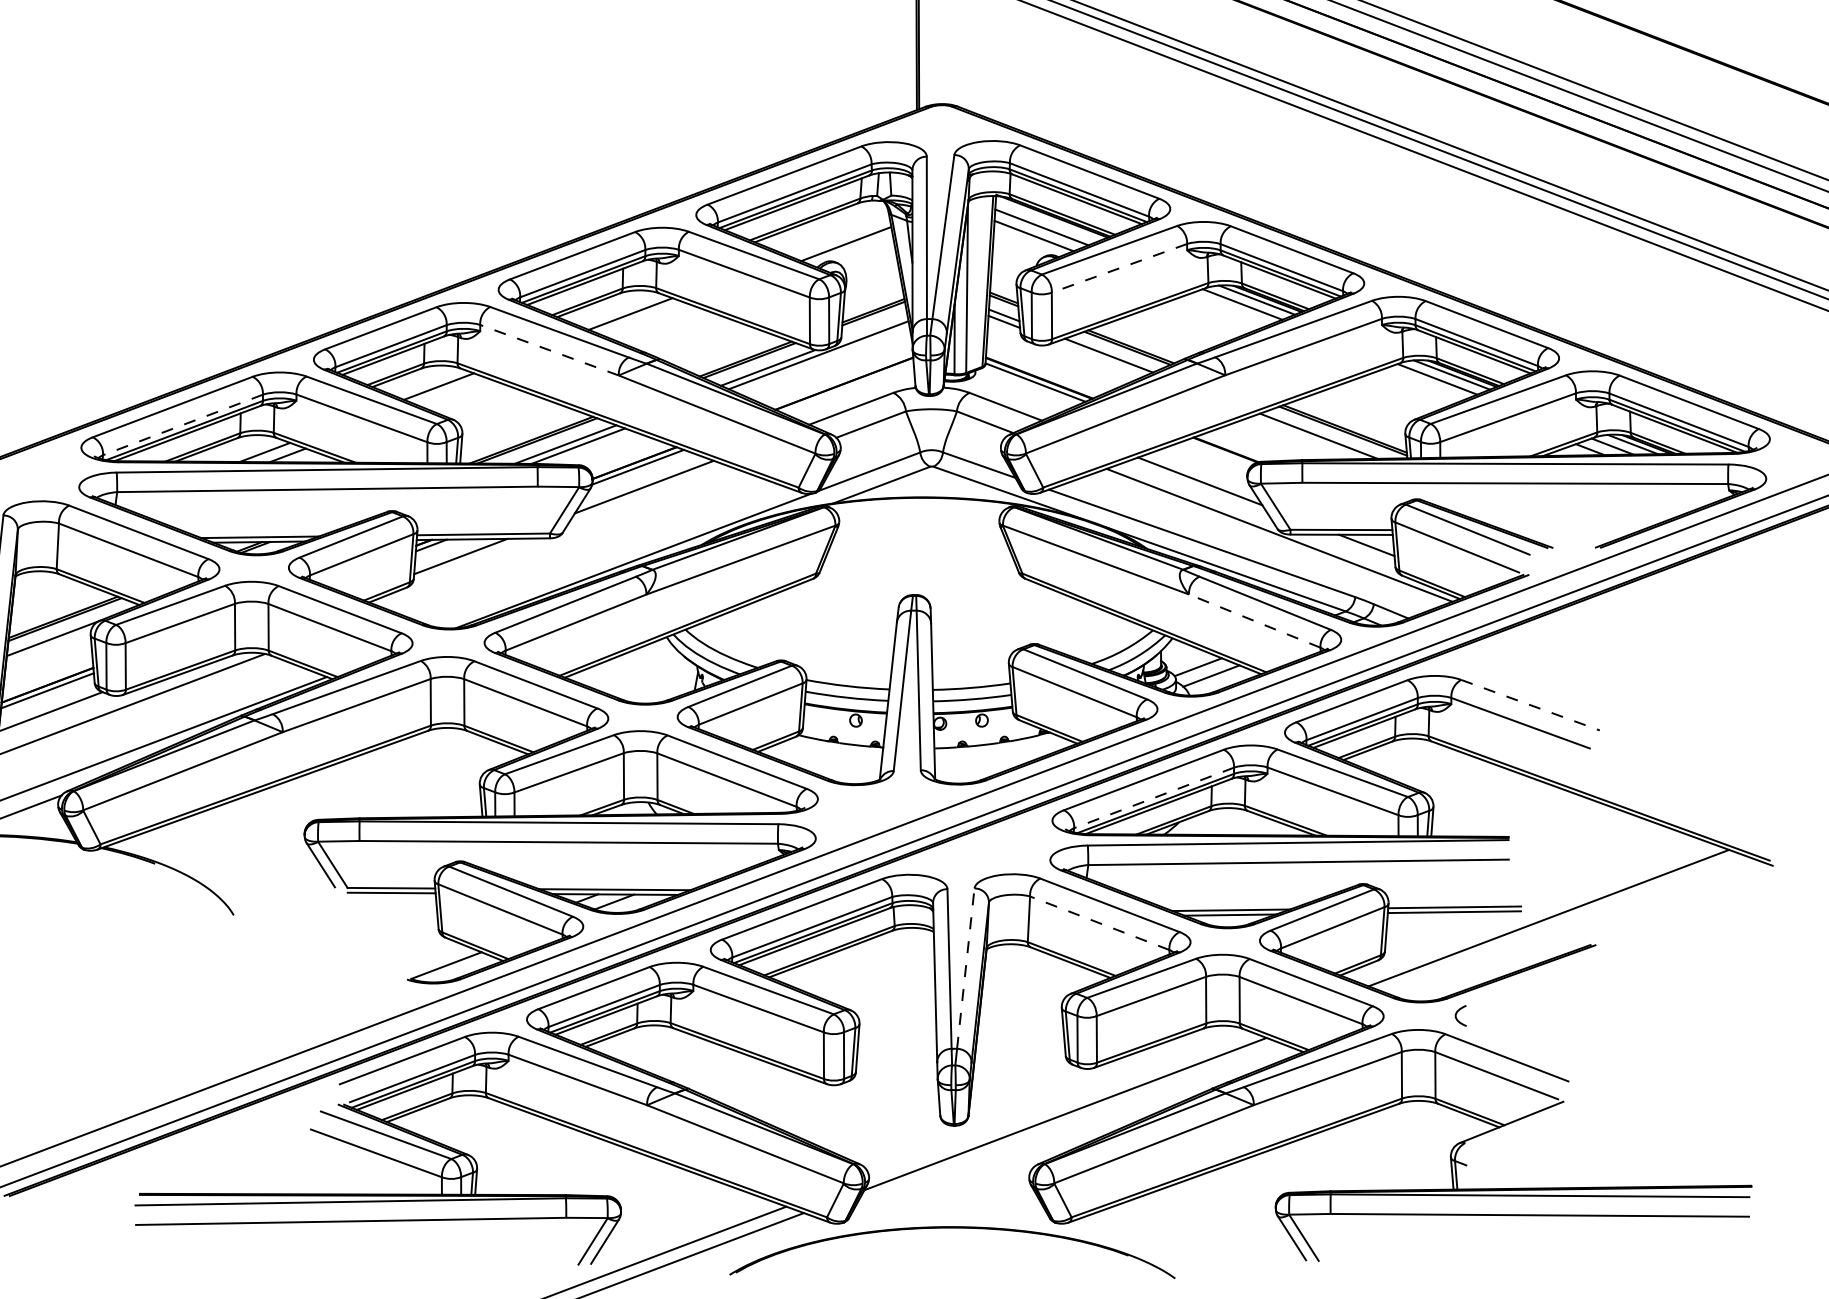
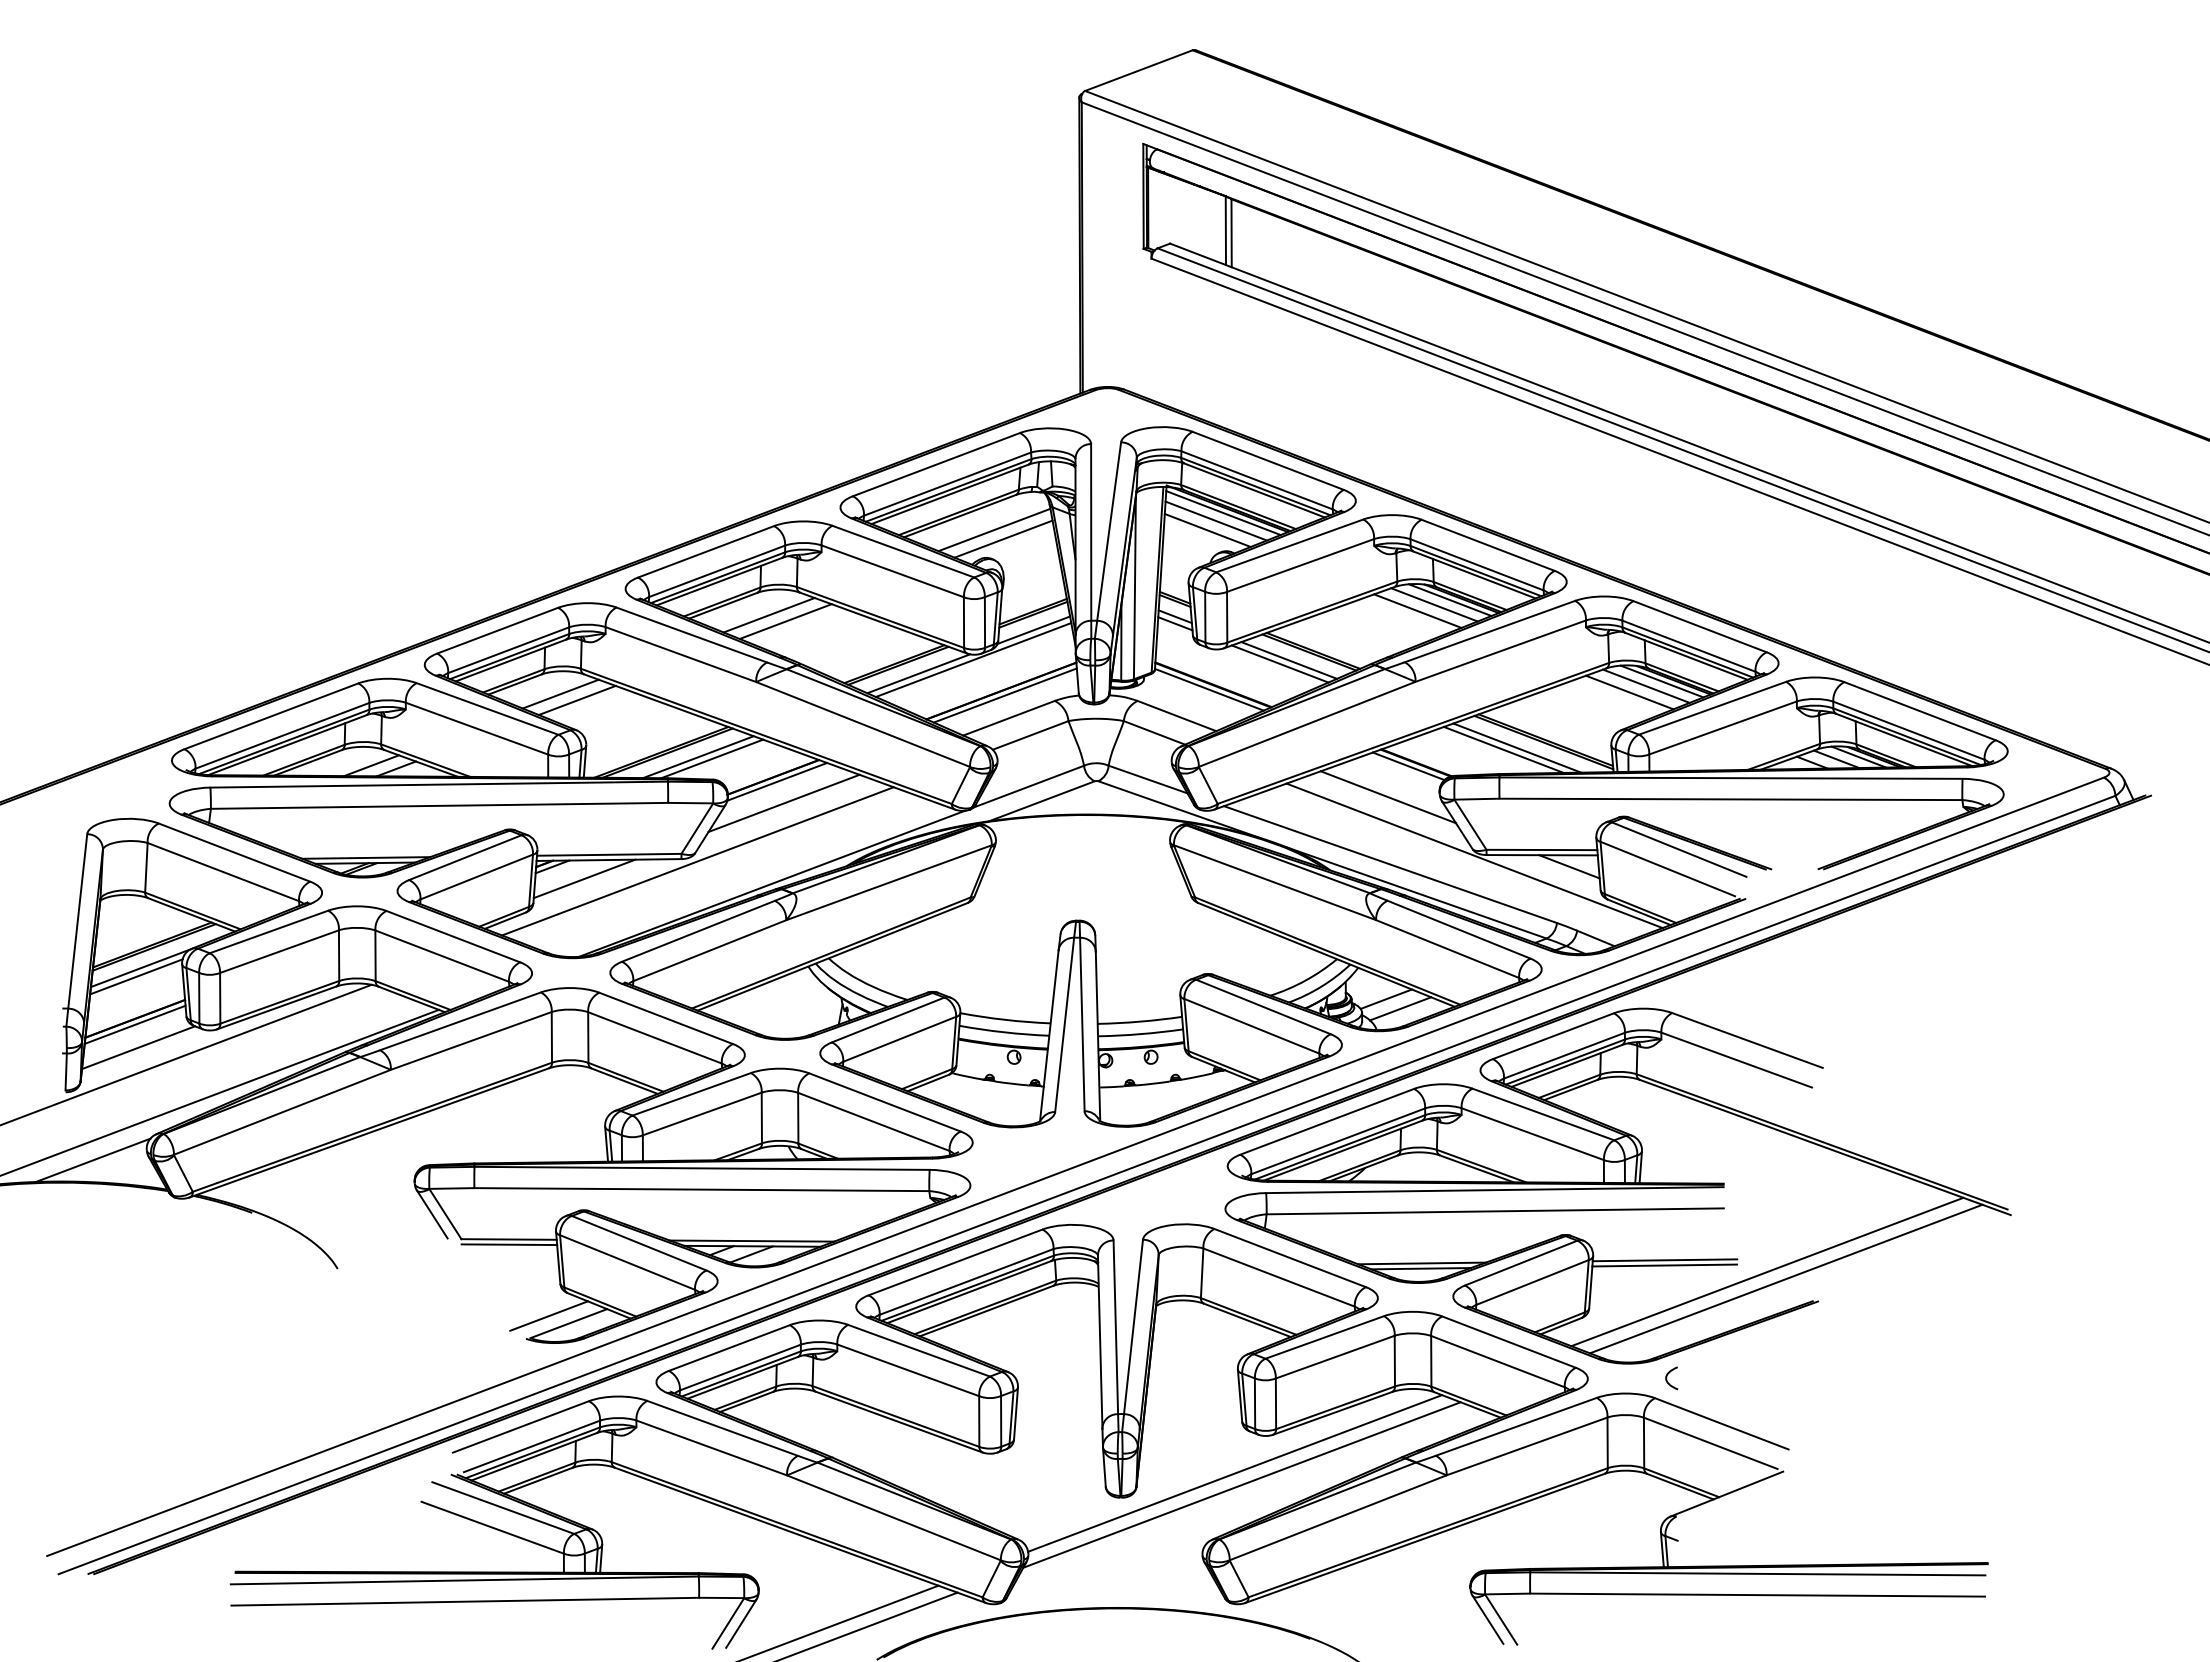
line: (1048, 220) -> (1223, 513), added
line: (837, 235) -> (994, 529), added
line: (1119, 268) -> (1300, 565), dashed -> solid
line: (1227, 309) -> (1417, 610), added
line: (645, 319) -> (785, 621), added
line: (873, 328) -> (1033, 630), added
line: (549, 350) -> (680, 654), dashed -> solid
line: (1100, 358) -> (1279, 663), added
line: (1422, 385) -> (1629, 692), added
line: (847, 387) -> (1004, 695), added
line: (453, 392) -> (576, 700), added
line: (183, 424) -> (282, 735), dashed -> solid
line: (1306, 437) -> (1503, 749), added
line: (1218, 453) -> (1408, 766), added
line: (564, 540) -> (697, 861), added
line: (1254, 620) -> (1447, 948), dashed -> solid
line: (48, 646) -> (136, 976), added
line: (1530, 705) -> (1747, 1040), dashed -> solid
line: (1154, 798) -> (1338, 1141), dashed -> solid
line: (1099, 923) -> (1278, 1277), dashed -> solid
line: (1565, 924) -> (1785, 1278), added
line: (427, 958) -> (548, 1315), added
line: (965, 968) -> (1133, 1326), dashed -> solid
line: (1058, 1103) -> (1234, 1473), added

